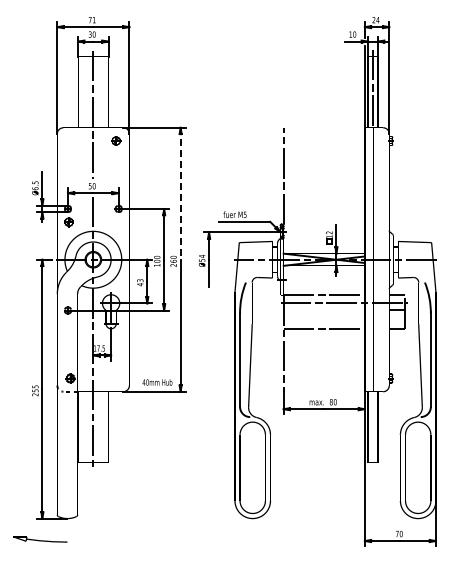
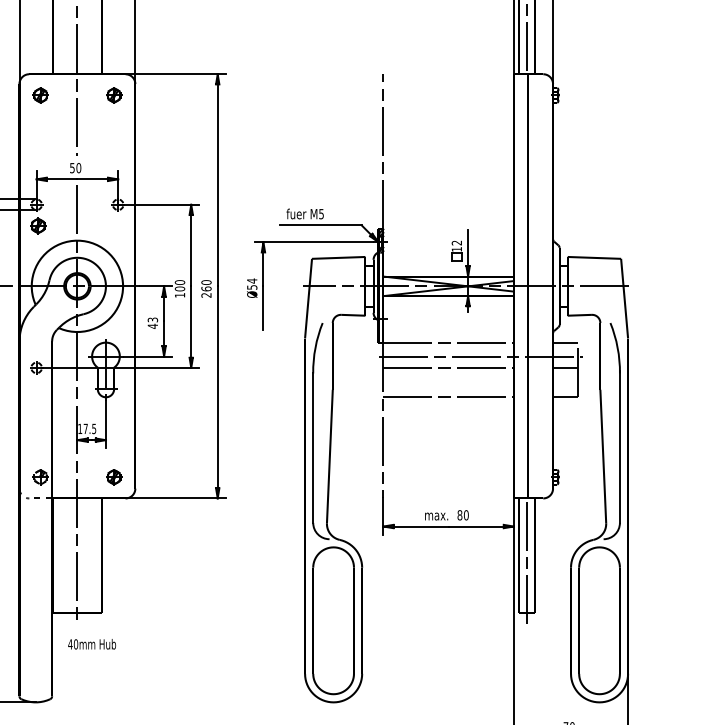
part: (70, 140) -> (40, 94), added
line: (180, 193) -> (217, 179), dashed -> solid
line: (323, 310) -> (447, 367), added
part: (116, 378) -> (114, 477), added
text: (157, 382) -> (92, 644), moved
line: (373, 430) -> (527, 560), added

